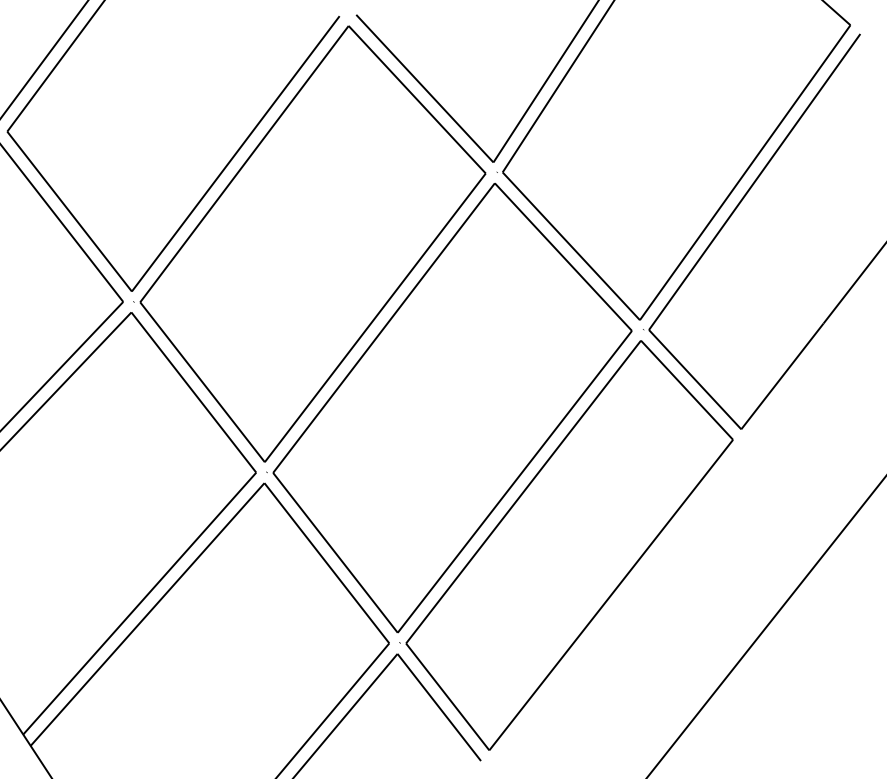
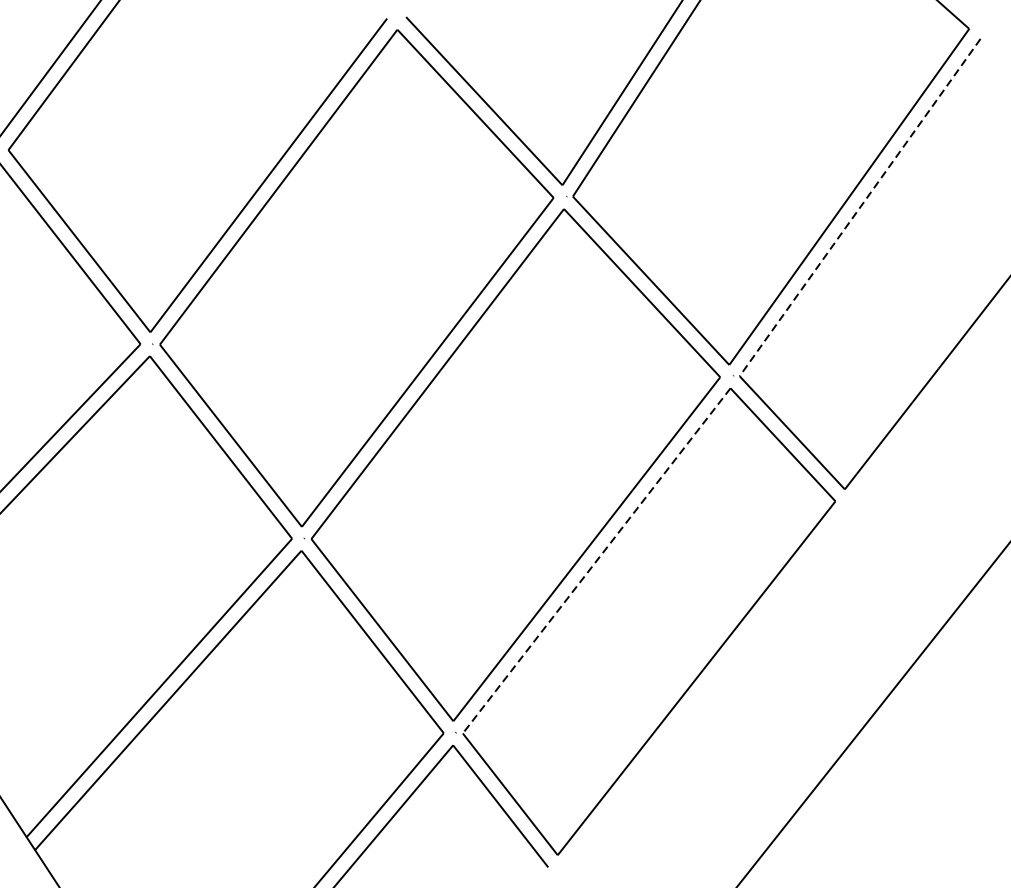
line: (754, 182) -> (859, 208), solid -> dashed
line: (523, 492) -> (596, 561), solid -> dashed

